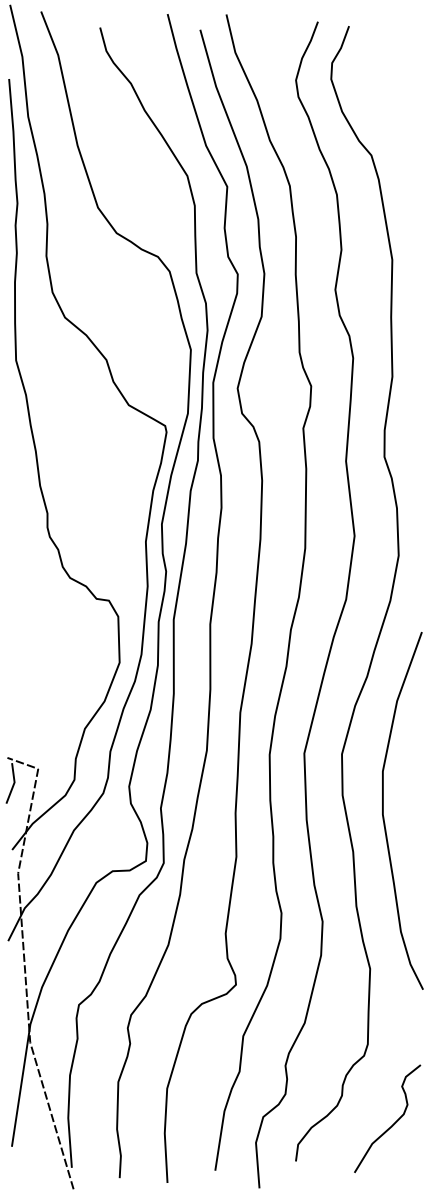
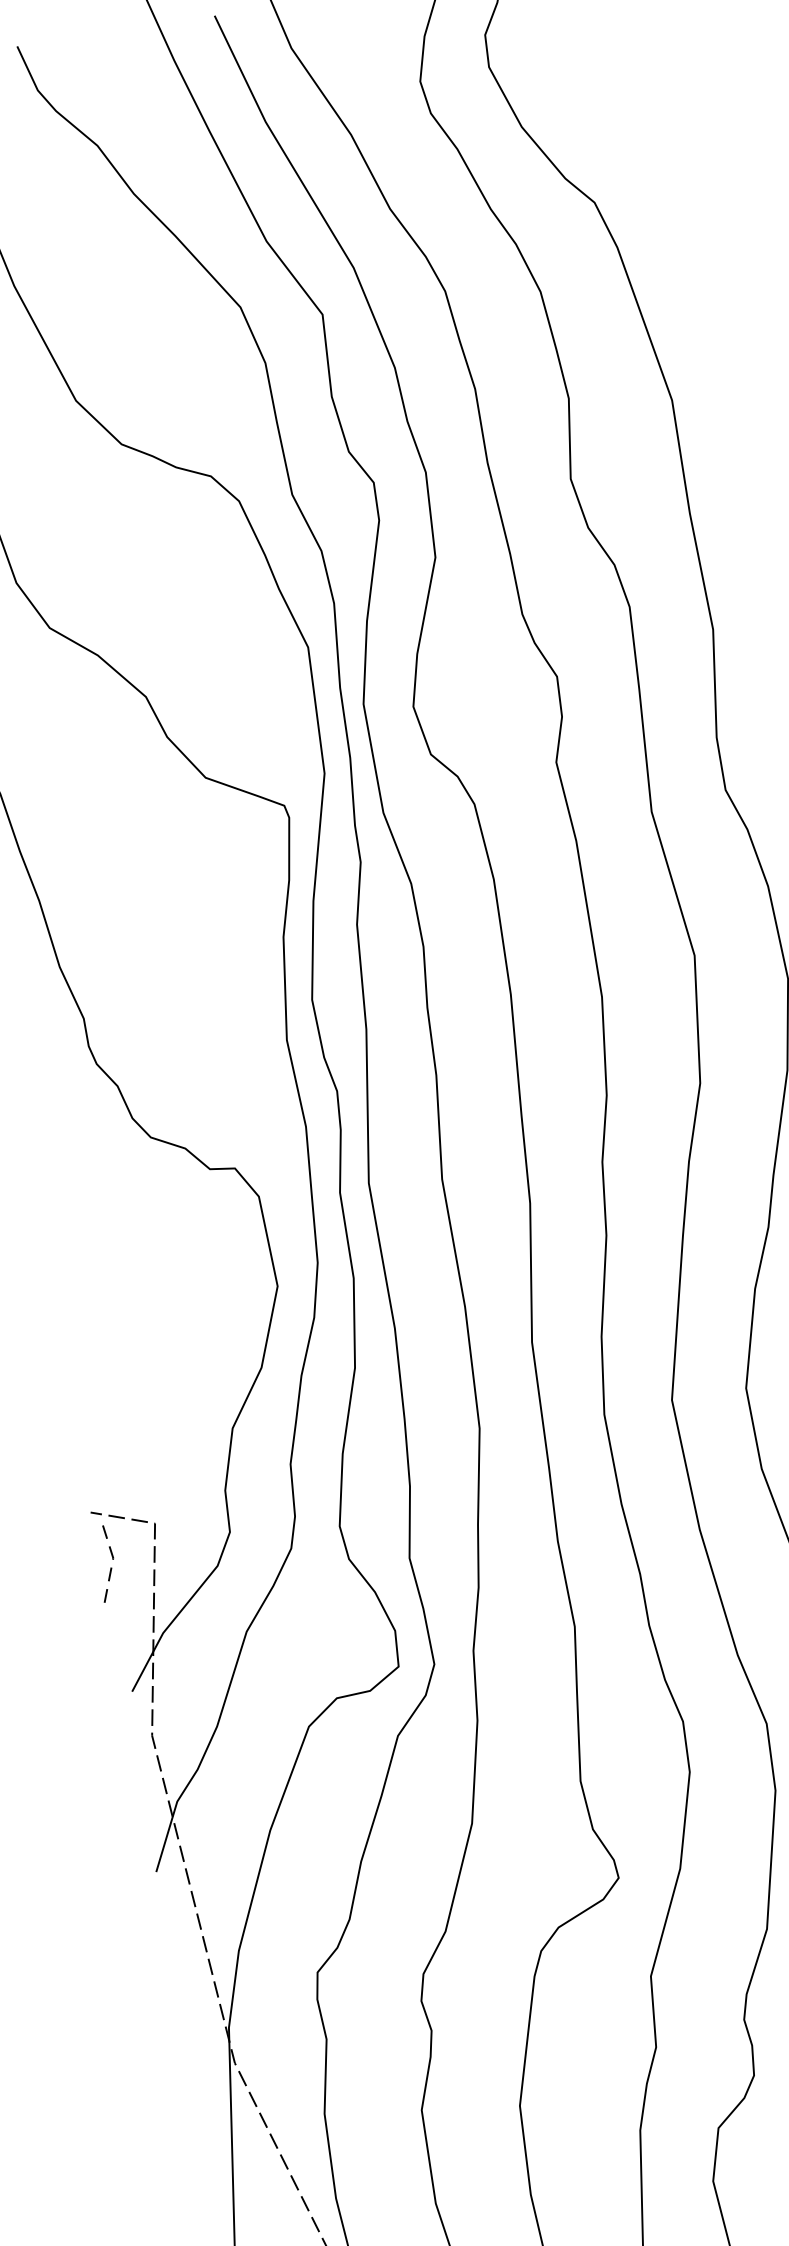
line: (14, 783) -> (113, 1560), solid -> dashed

